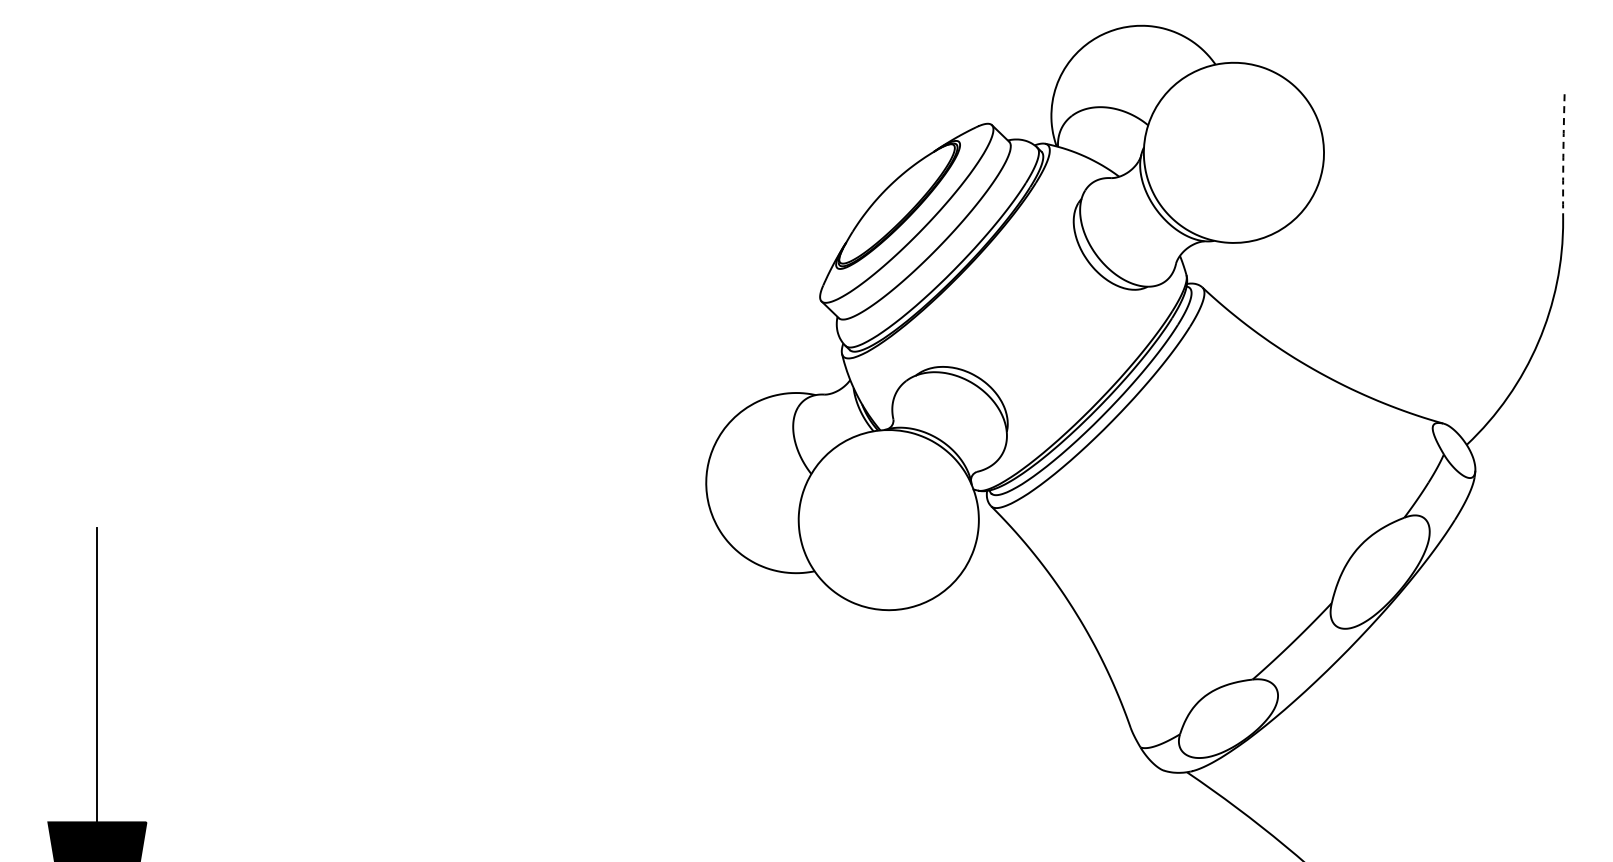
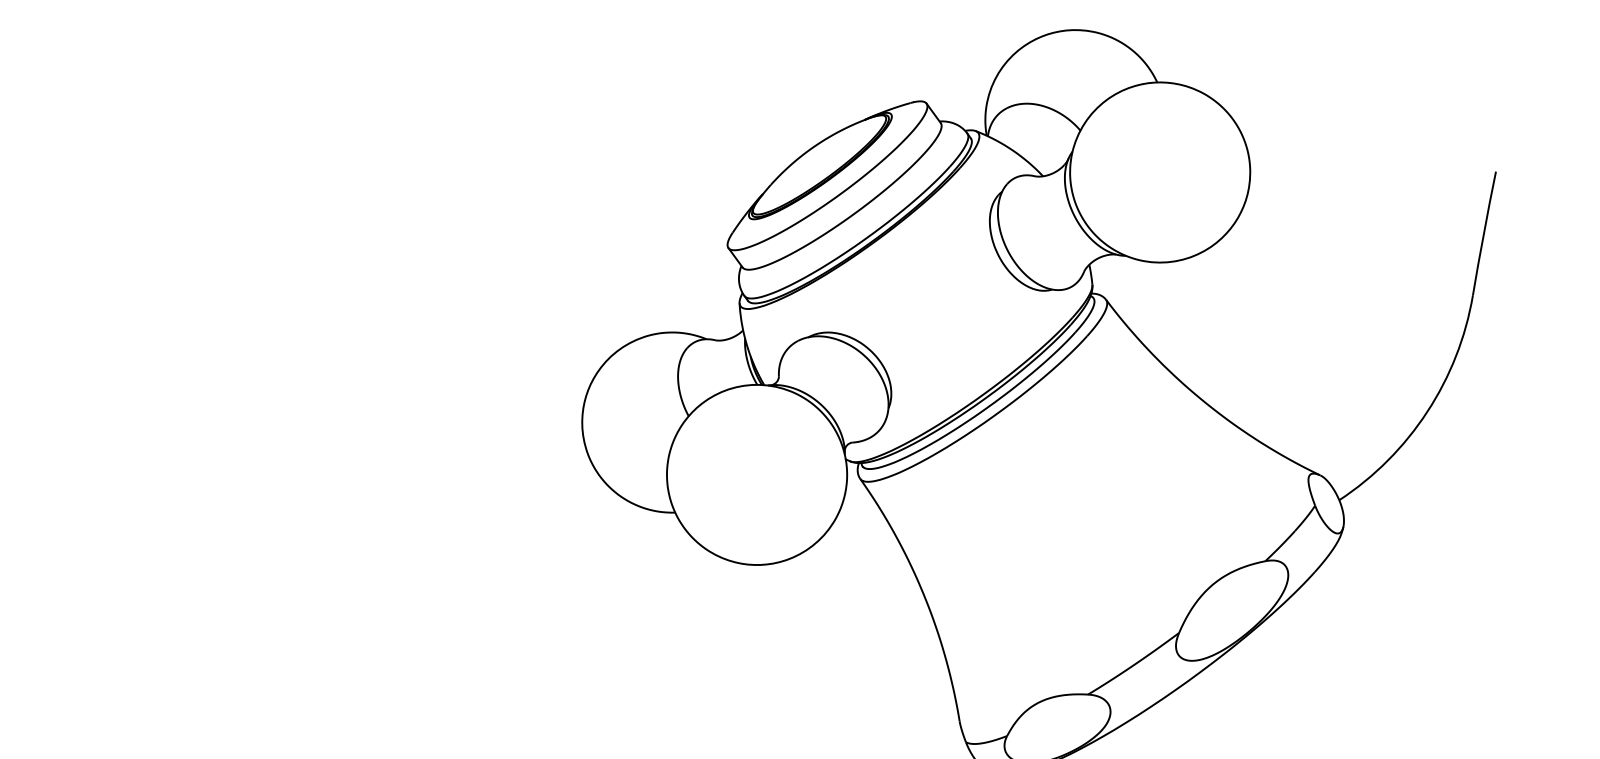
arc: (1563, 157) -> (1484, 233), dashed -> solid

